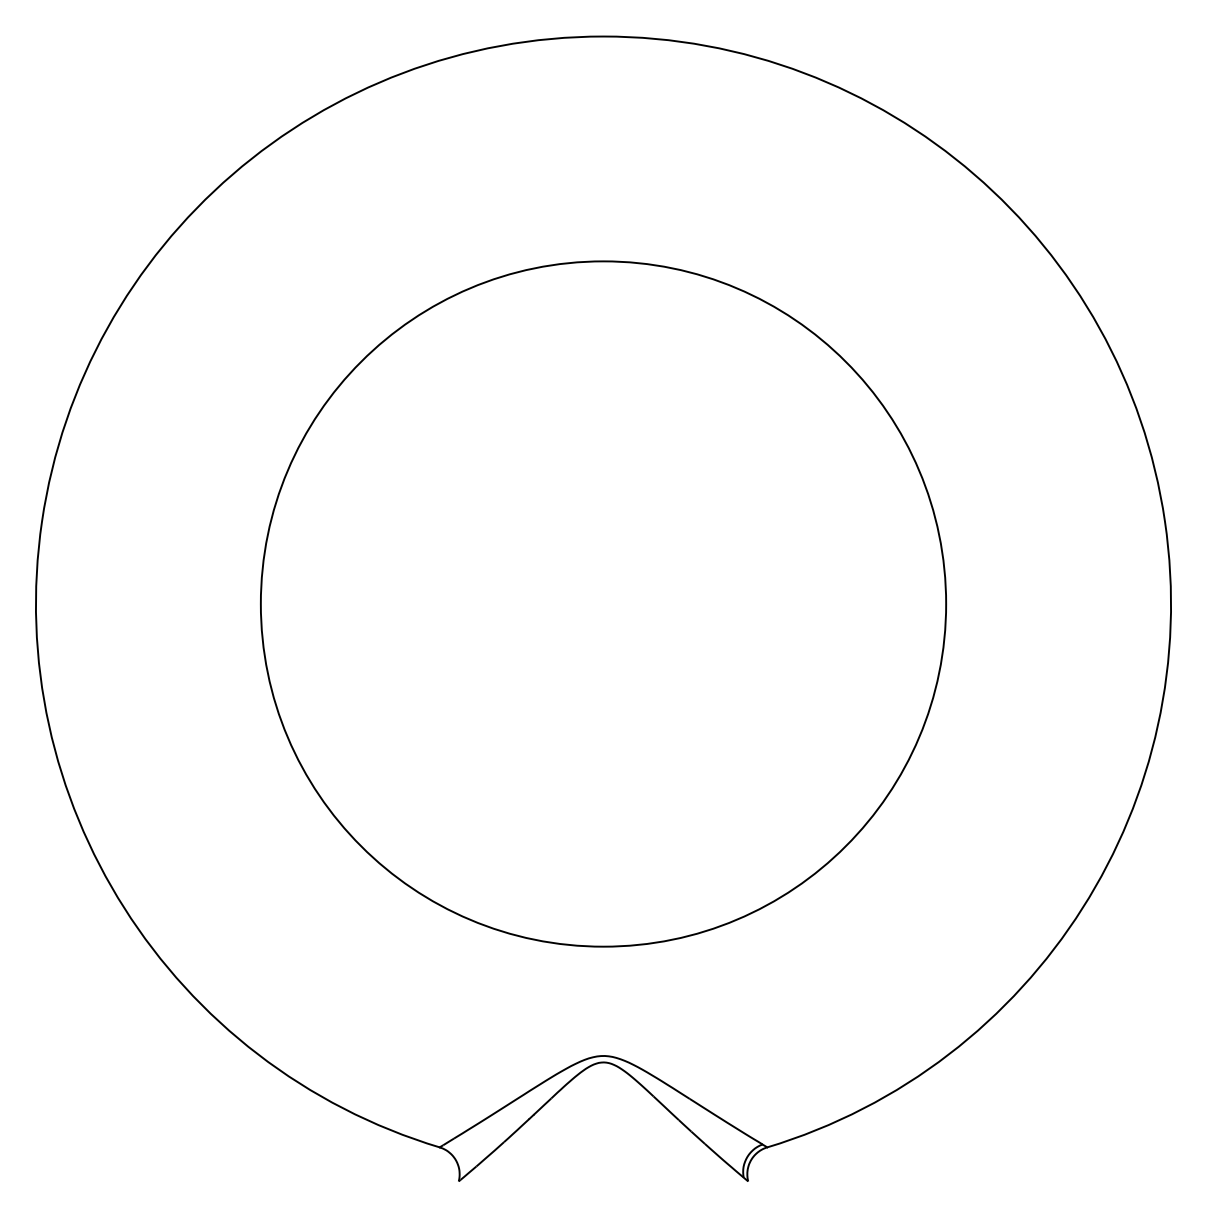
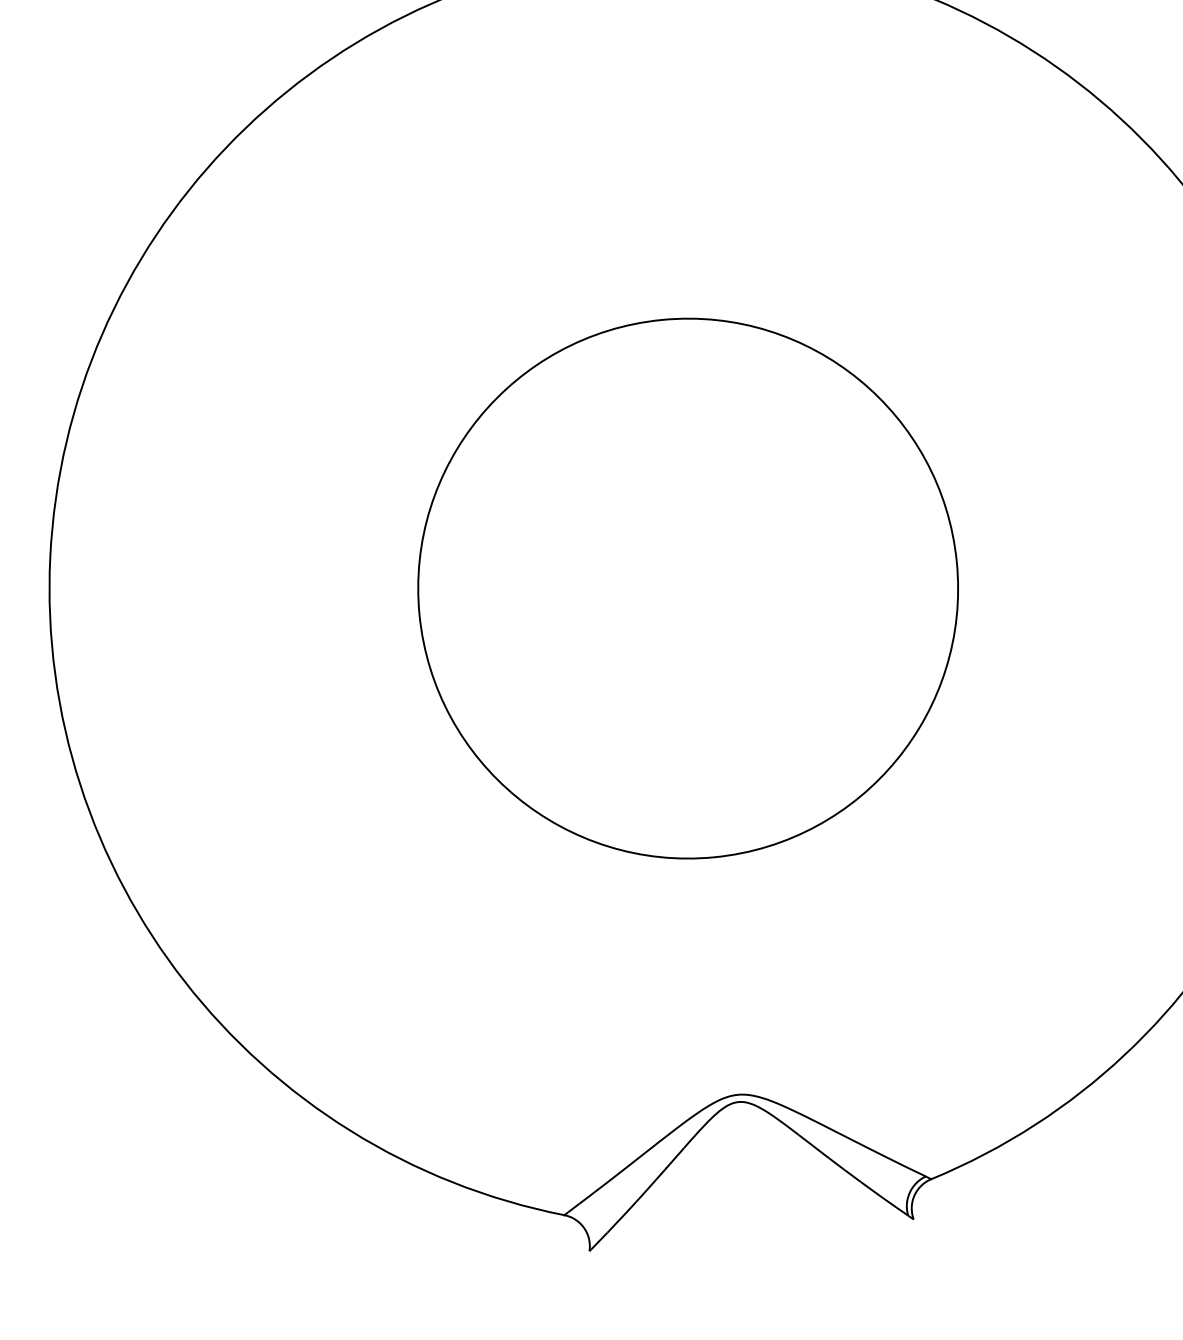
circle: (603, 603) -> (688, 588), size x0.7

